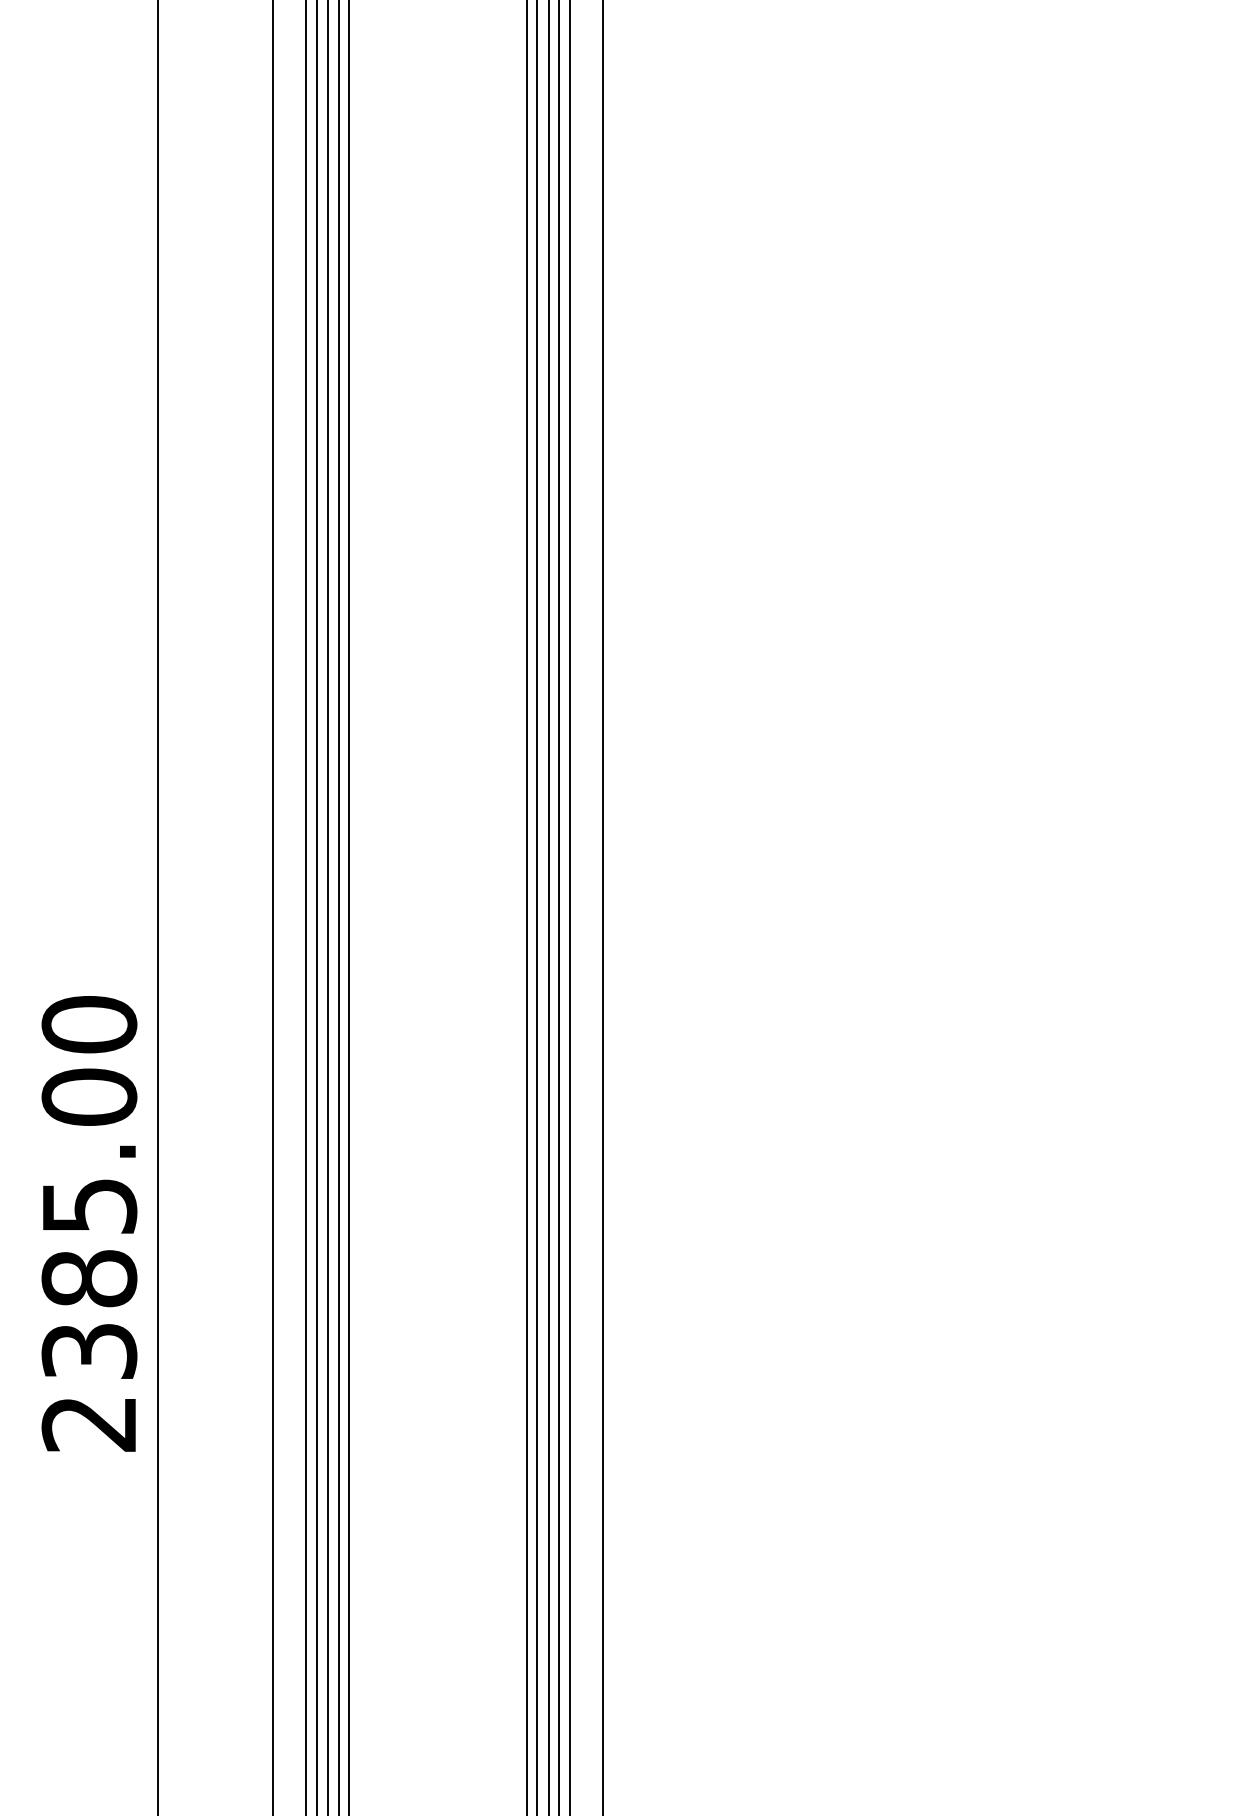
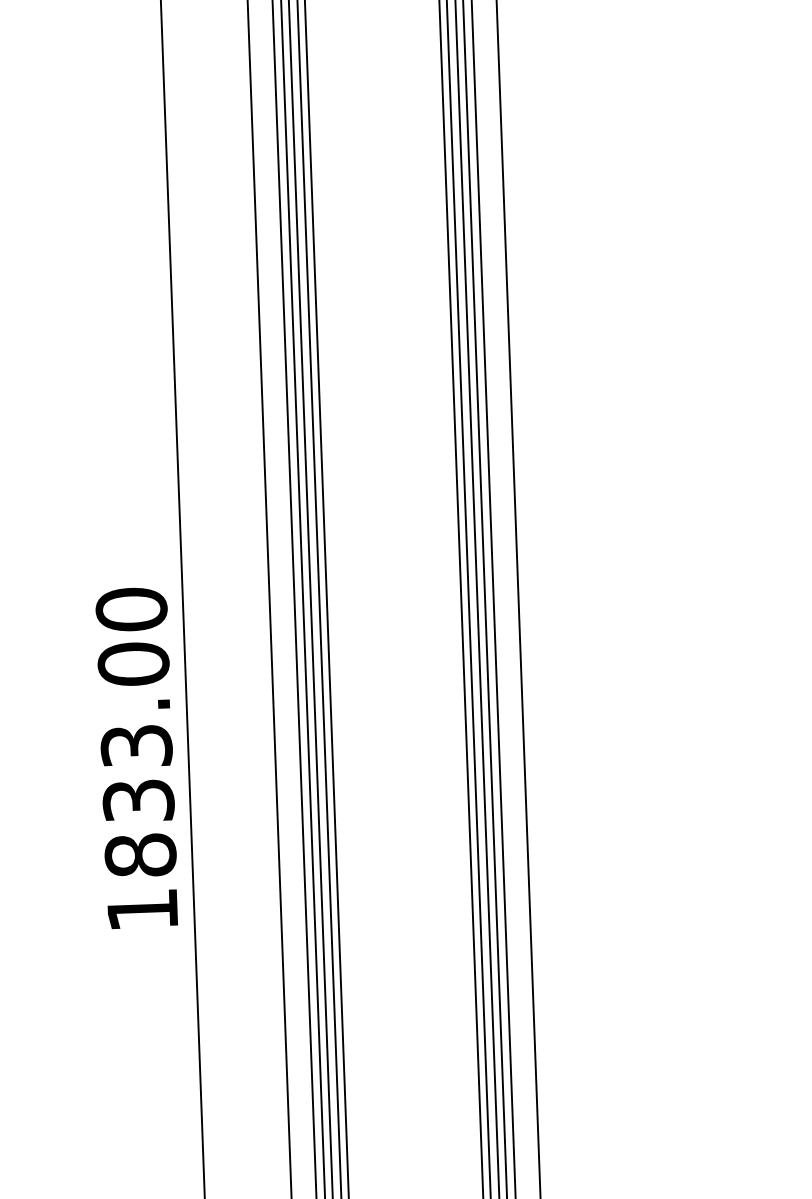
text: (89, 1315) -> (139, 828), 2385.00 -> 1833.00

